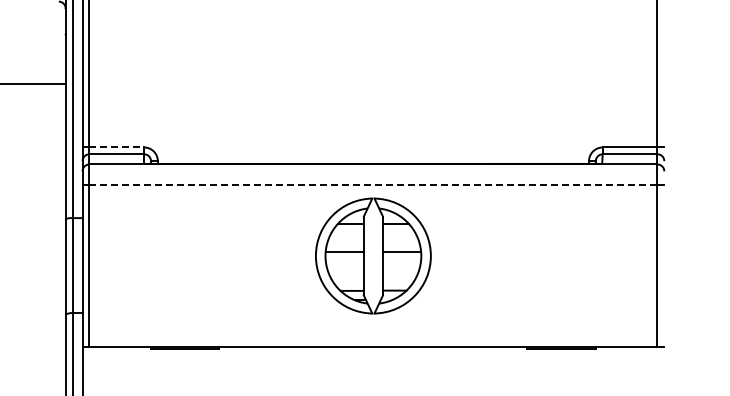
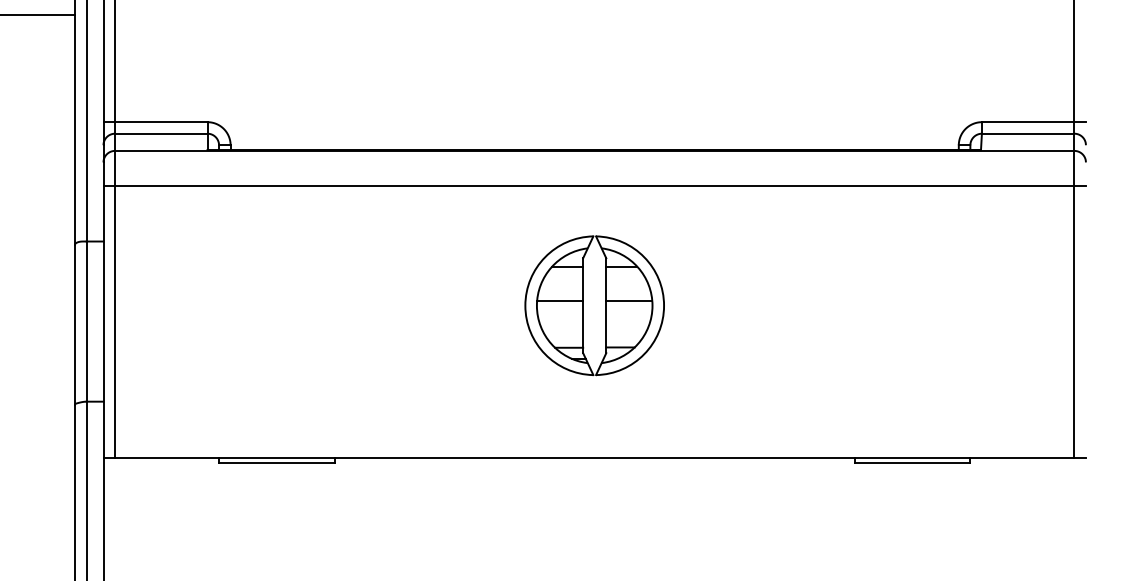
line: (117, 147) -> (162, 122), dashed -> solid
line: (372, 184) -> (593, 184), dashed -> solid
part: (373, 256) -> (594, 306), size x0.71

